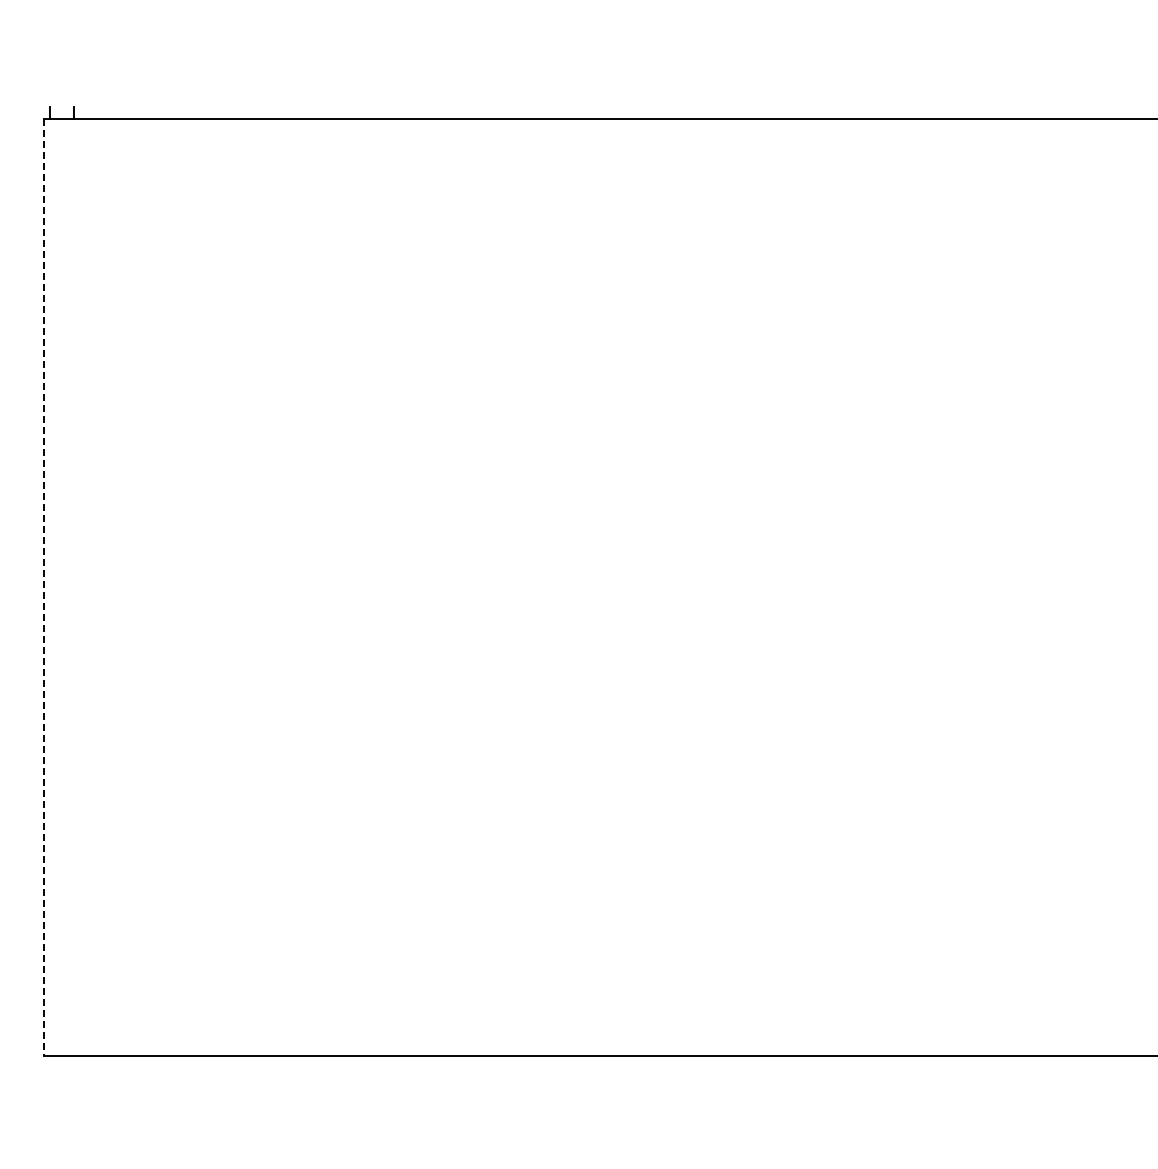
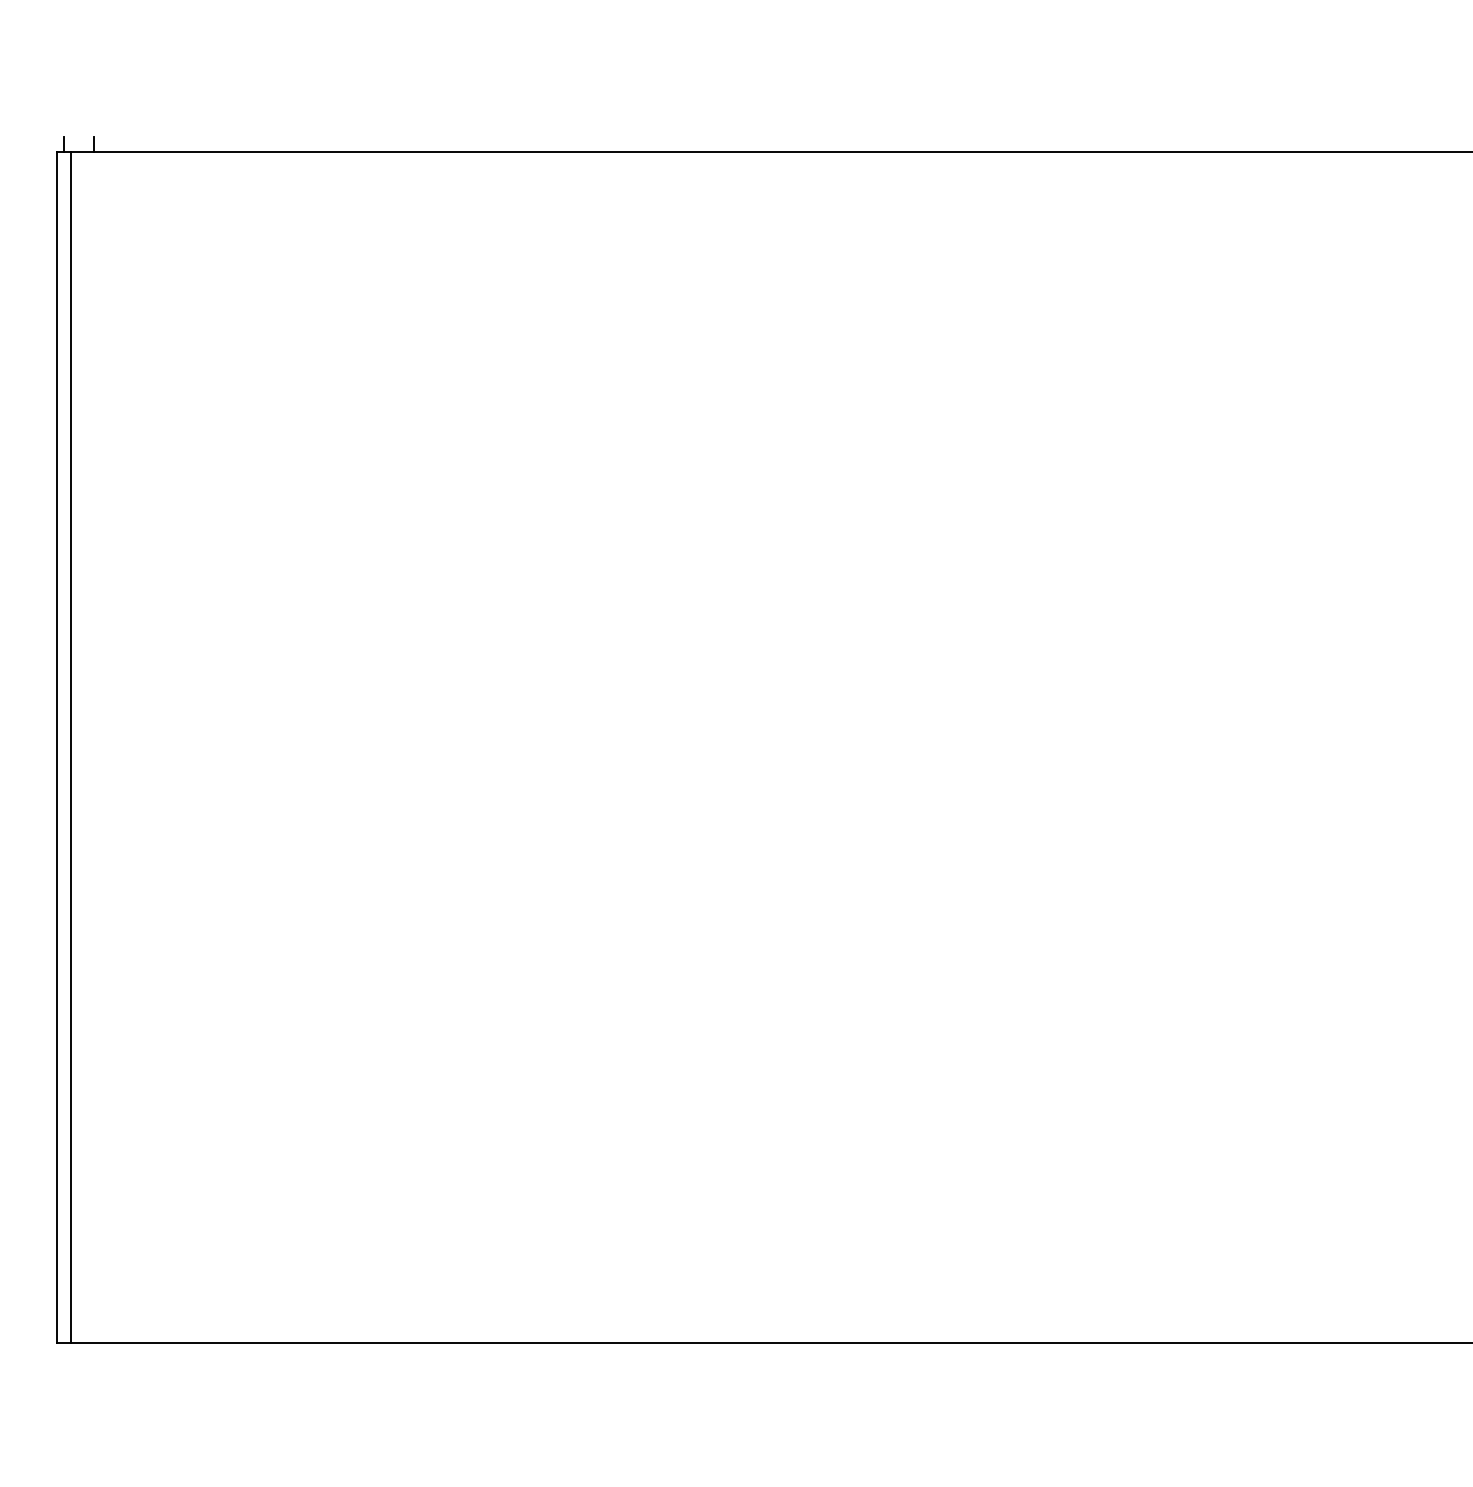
line: (44, 587) -> (56, 747), dashed -> solid
line: (56, 587) -> (72, 747), added

